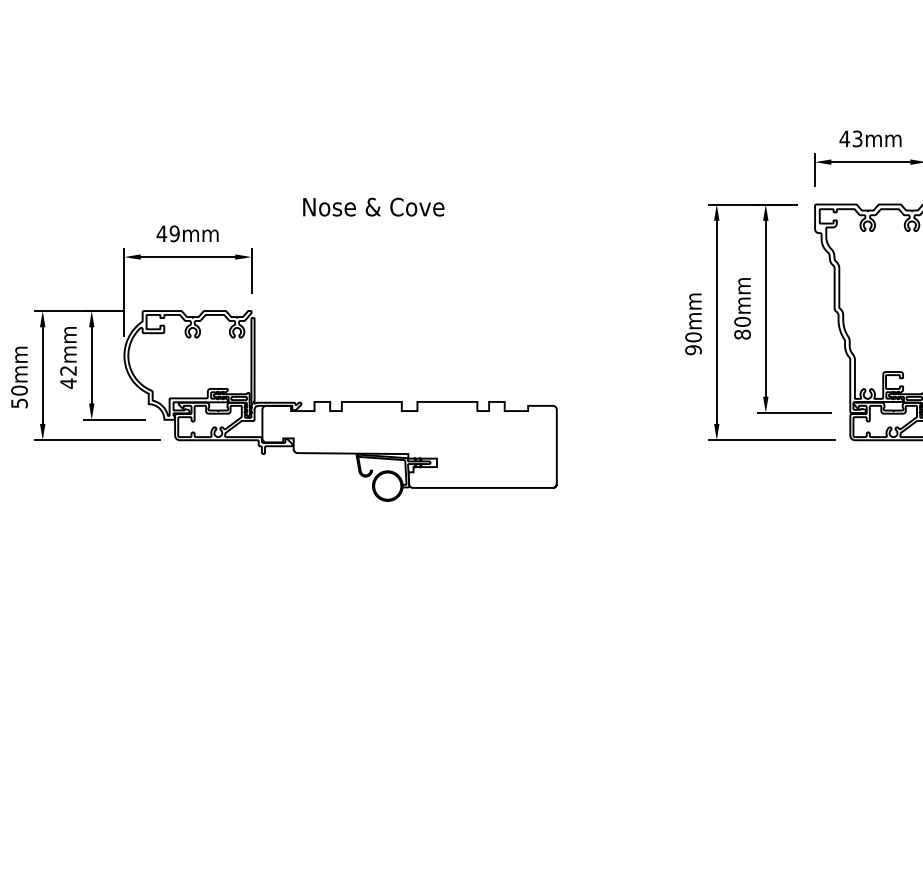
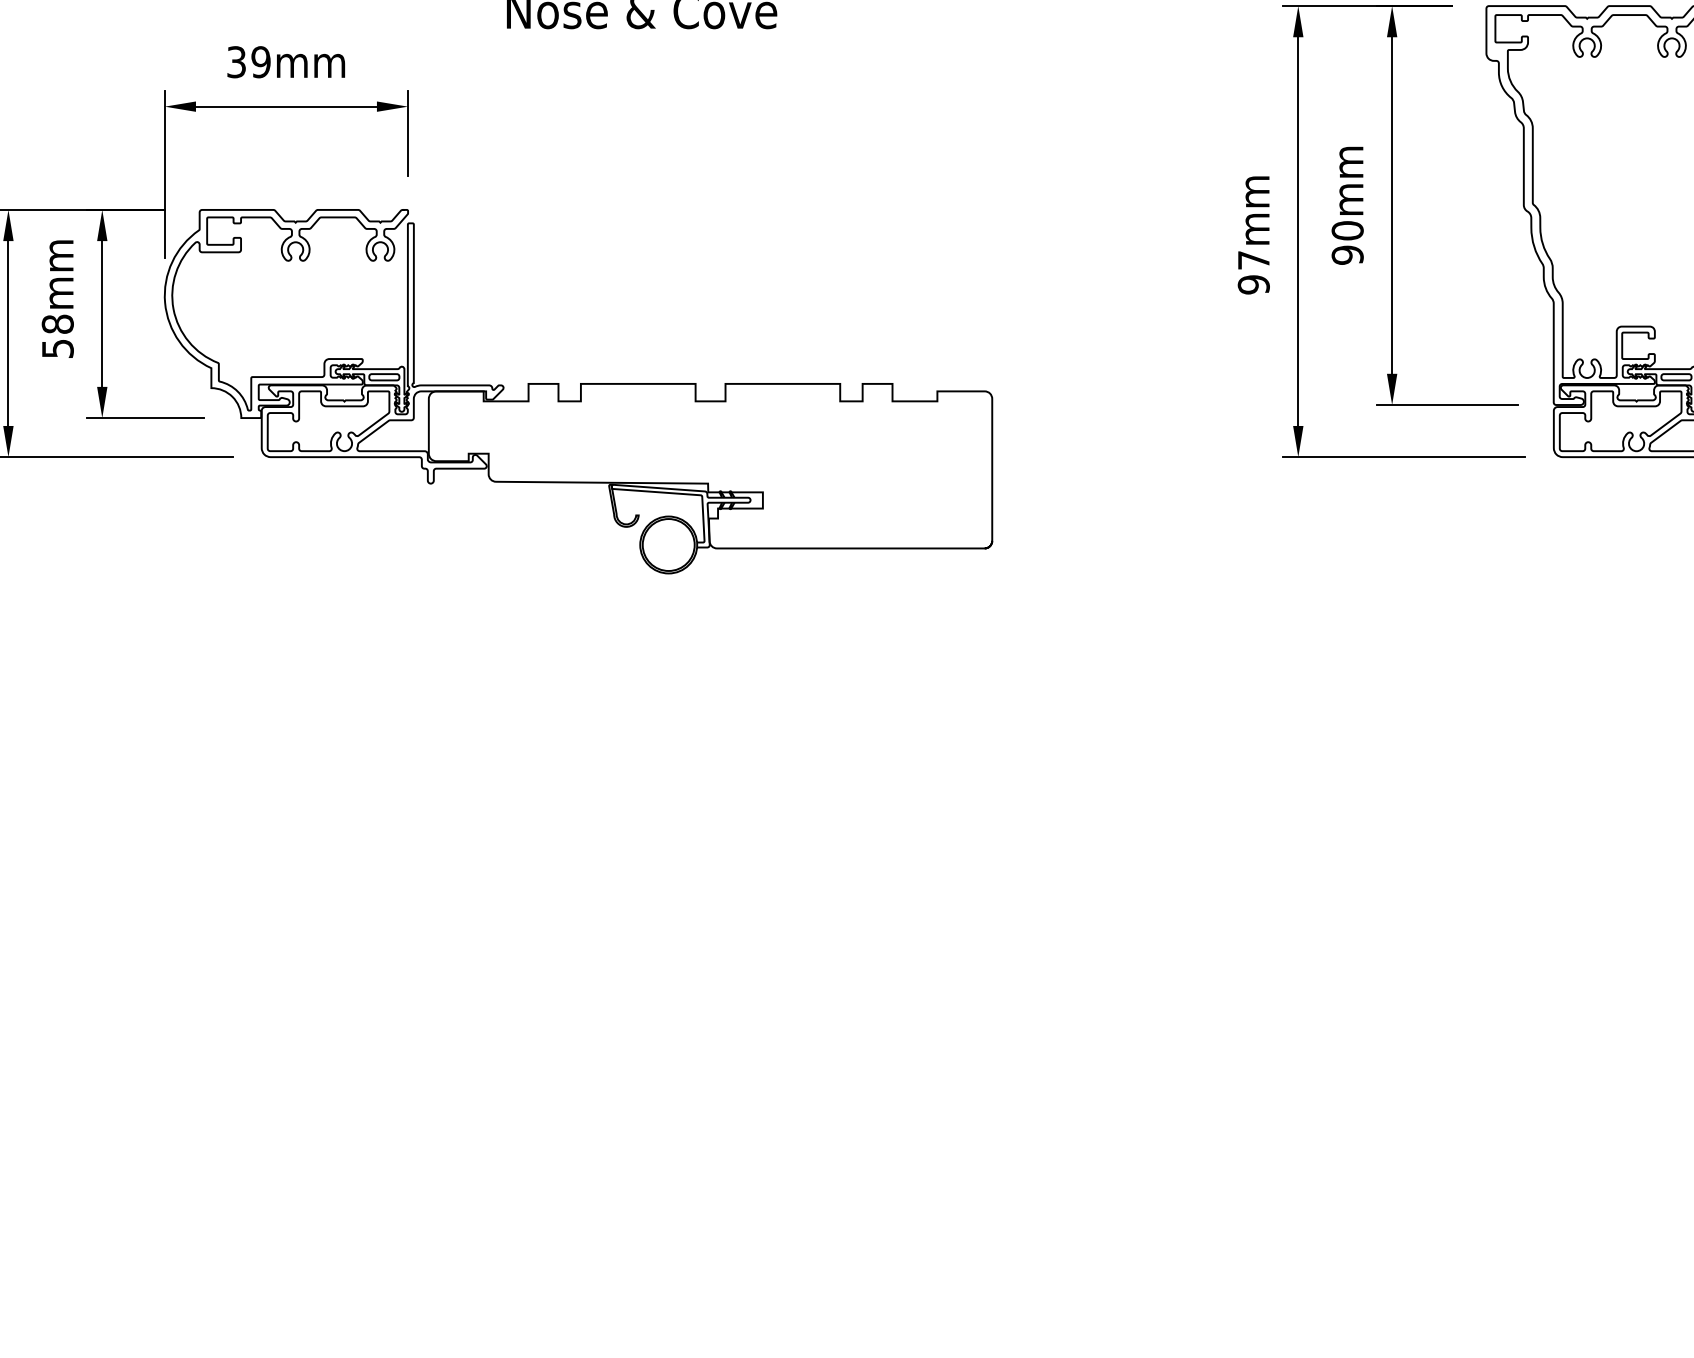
text: (161, 233) -> (235, 61), 49mm -> 39mm
text: (742, 334) -> (1347, 254), 80mm -> 90mm
text: (693, 337) -> (1253, 260), 90mm -> 97mm
text: (68, 376) -> (57, 335), 42mm -> 58mm

